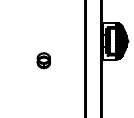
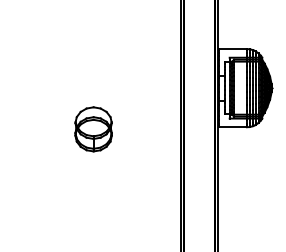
part: (43, 60) -> (92, 129), size x1.4

